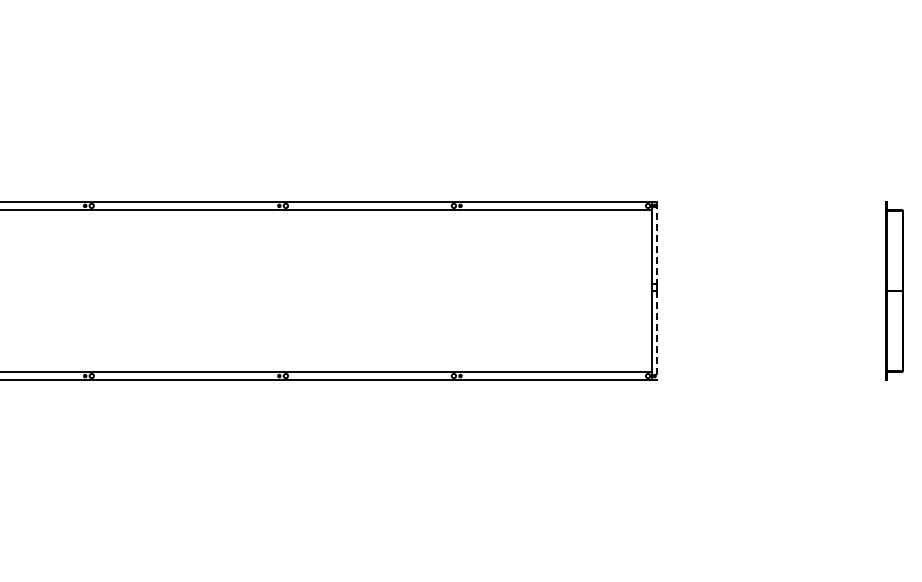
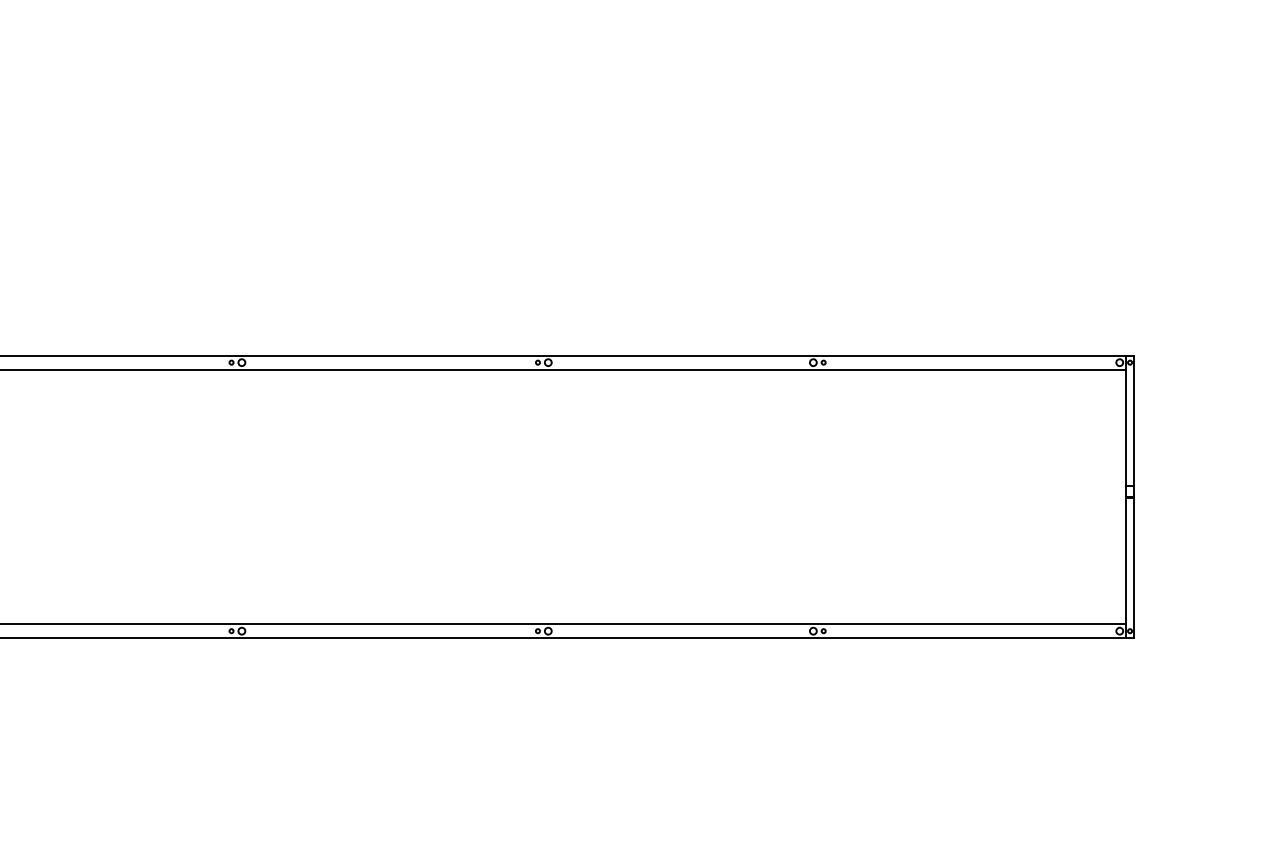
line: (657, 243) -> (1134, 421), dashed -> solid
line: (657, 335) -> (1134, 567), dashed -> solid

